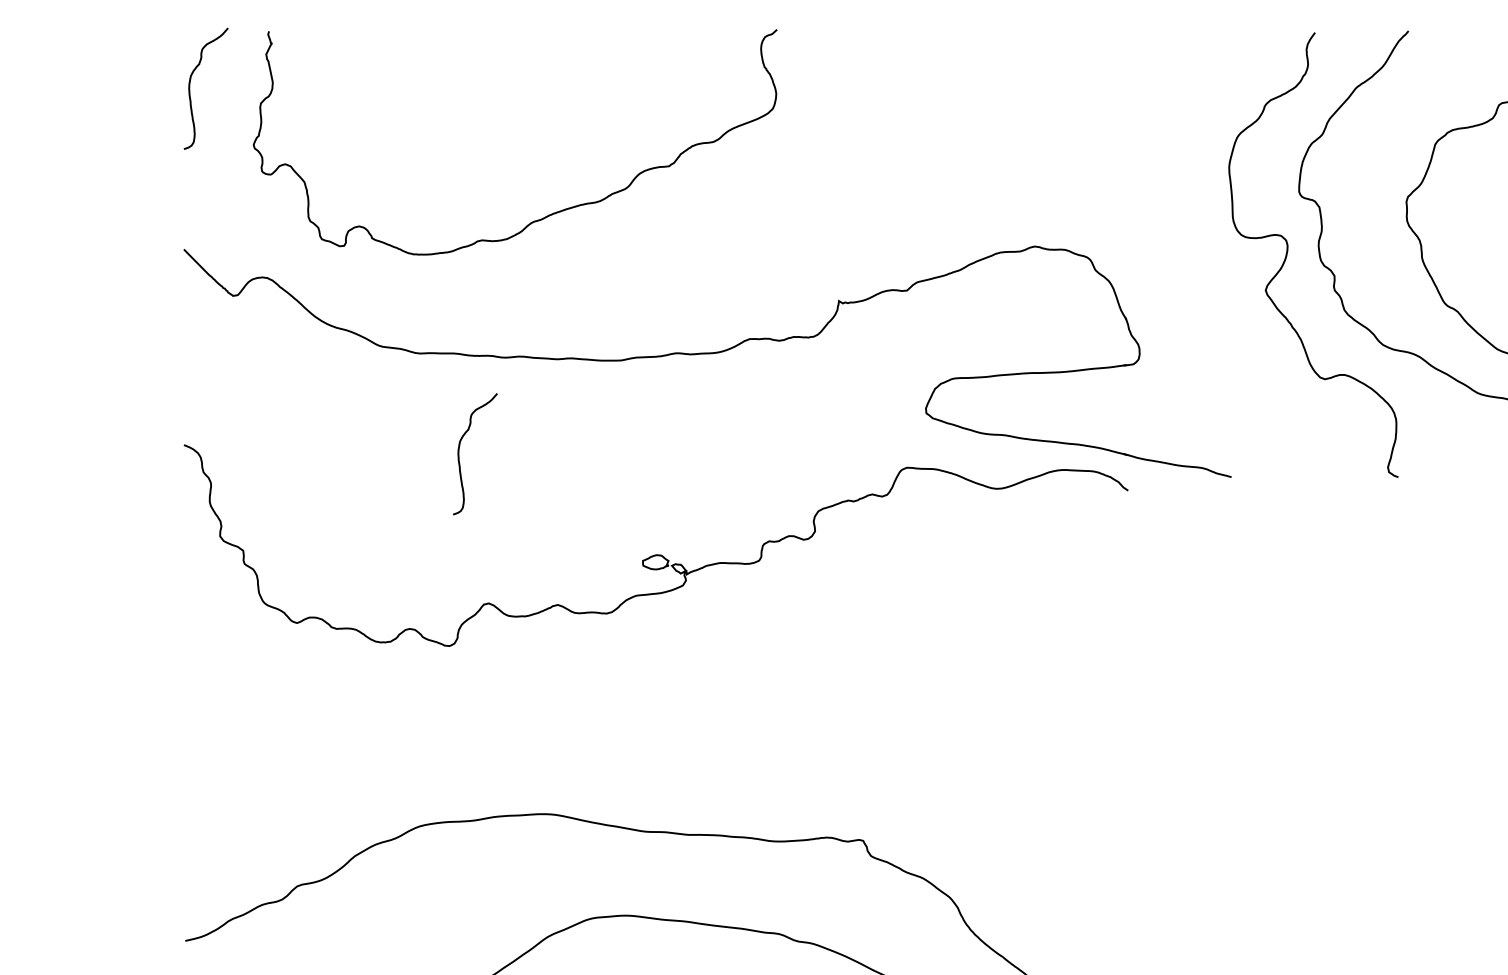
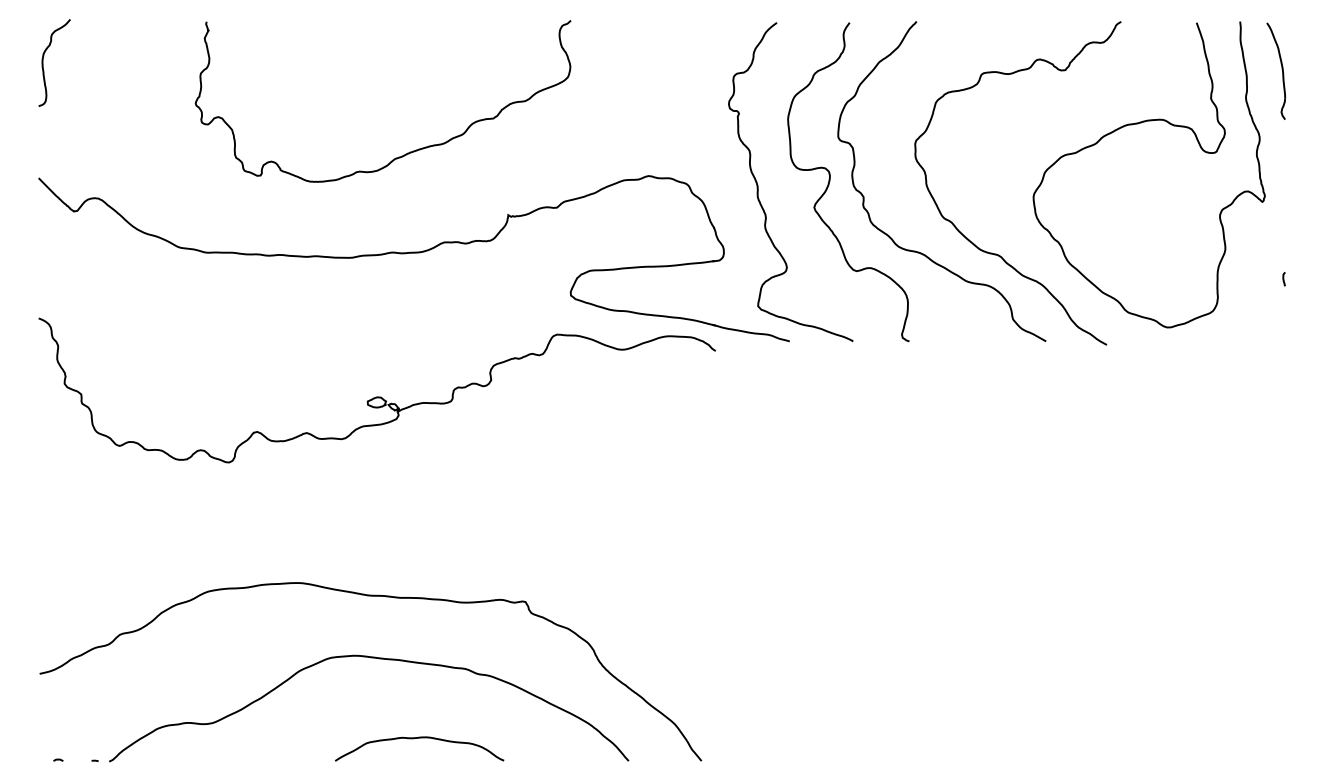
curve: (549, 213) -> (407, 152), moved
curve: (1187, 258) -> (758, 184), added
curve: (459, 453) -> (236, 324), removed

